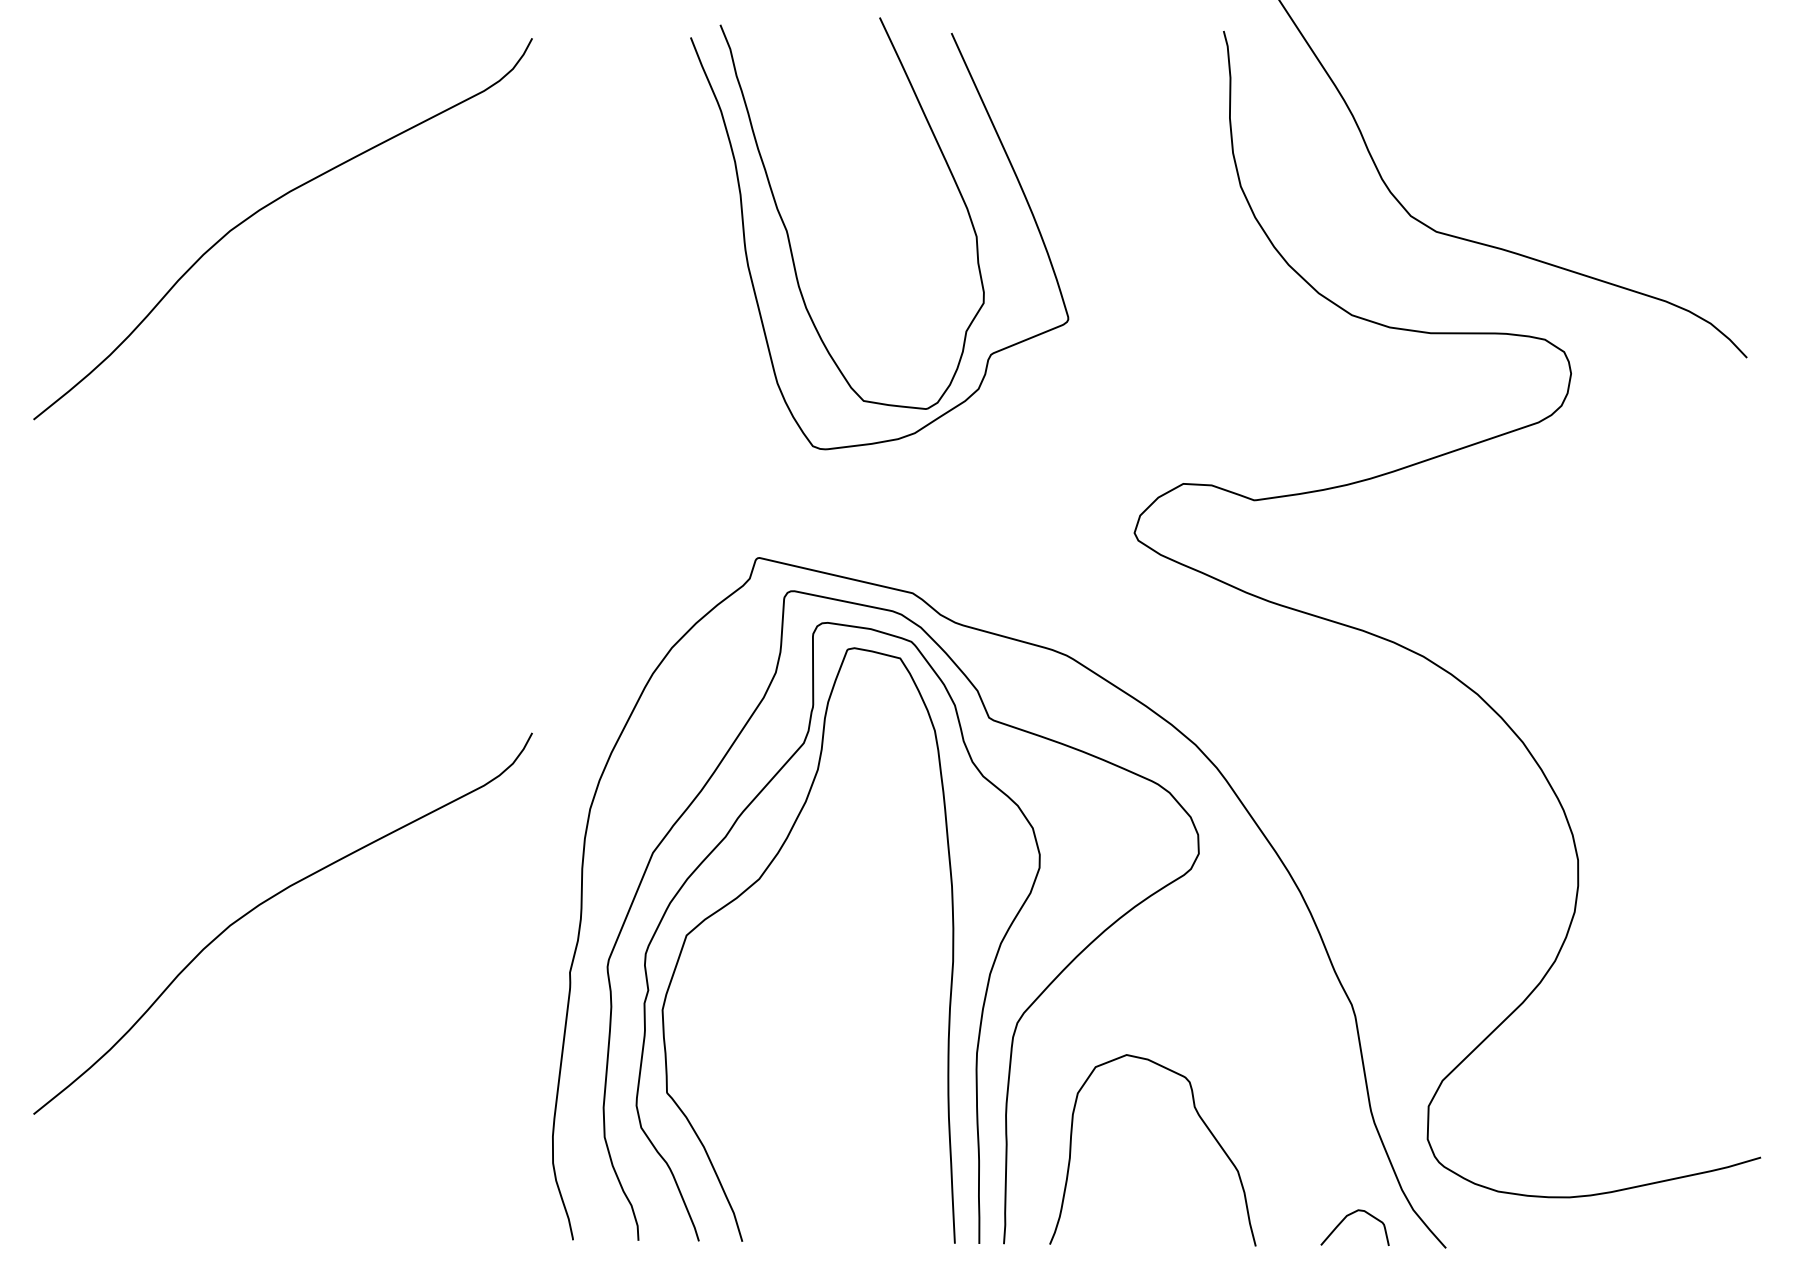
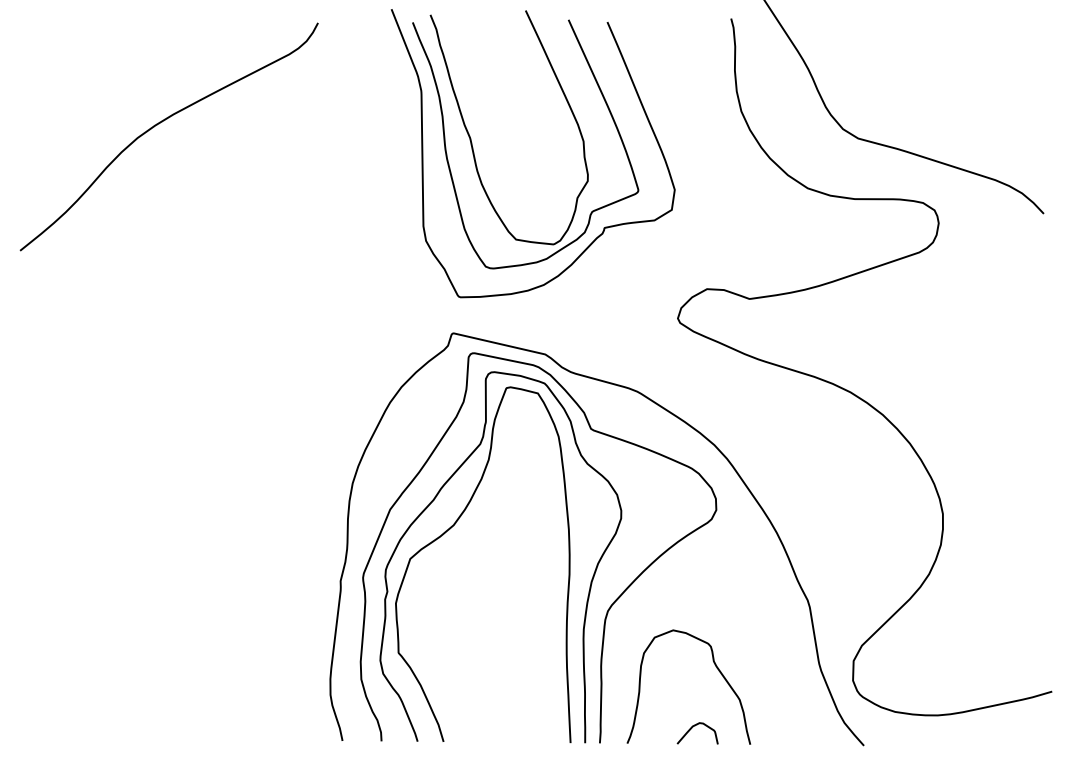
curve: (1009, 380) -> (603, 227), added
curve: (266, 902) -> (159, 539), removed
curve: (1346, 1219) -> (692, 728), moved

